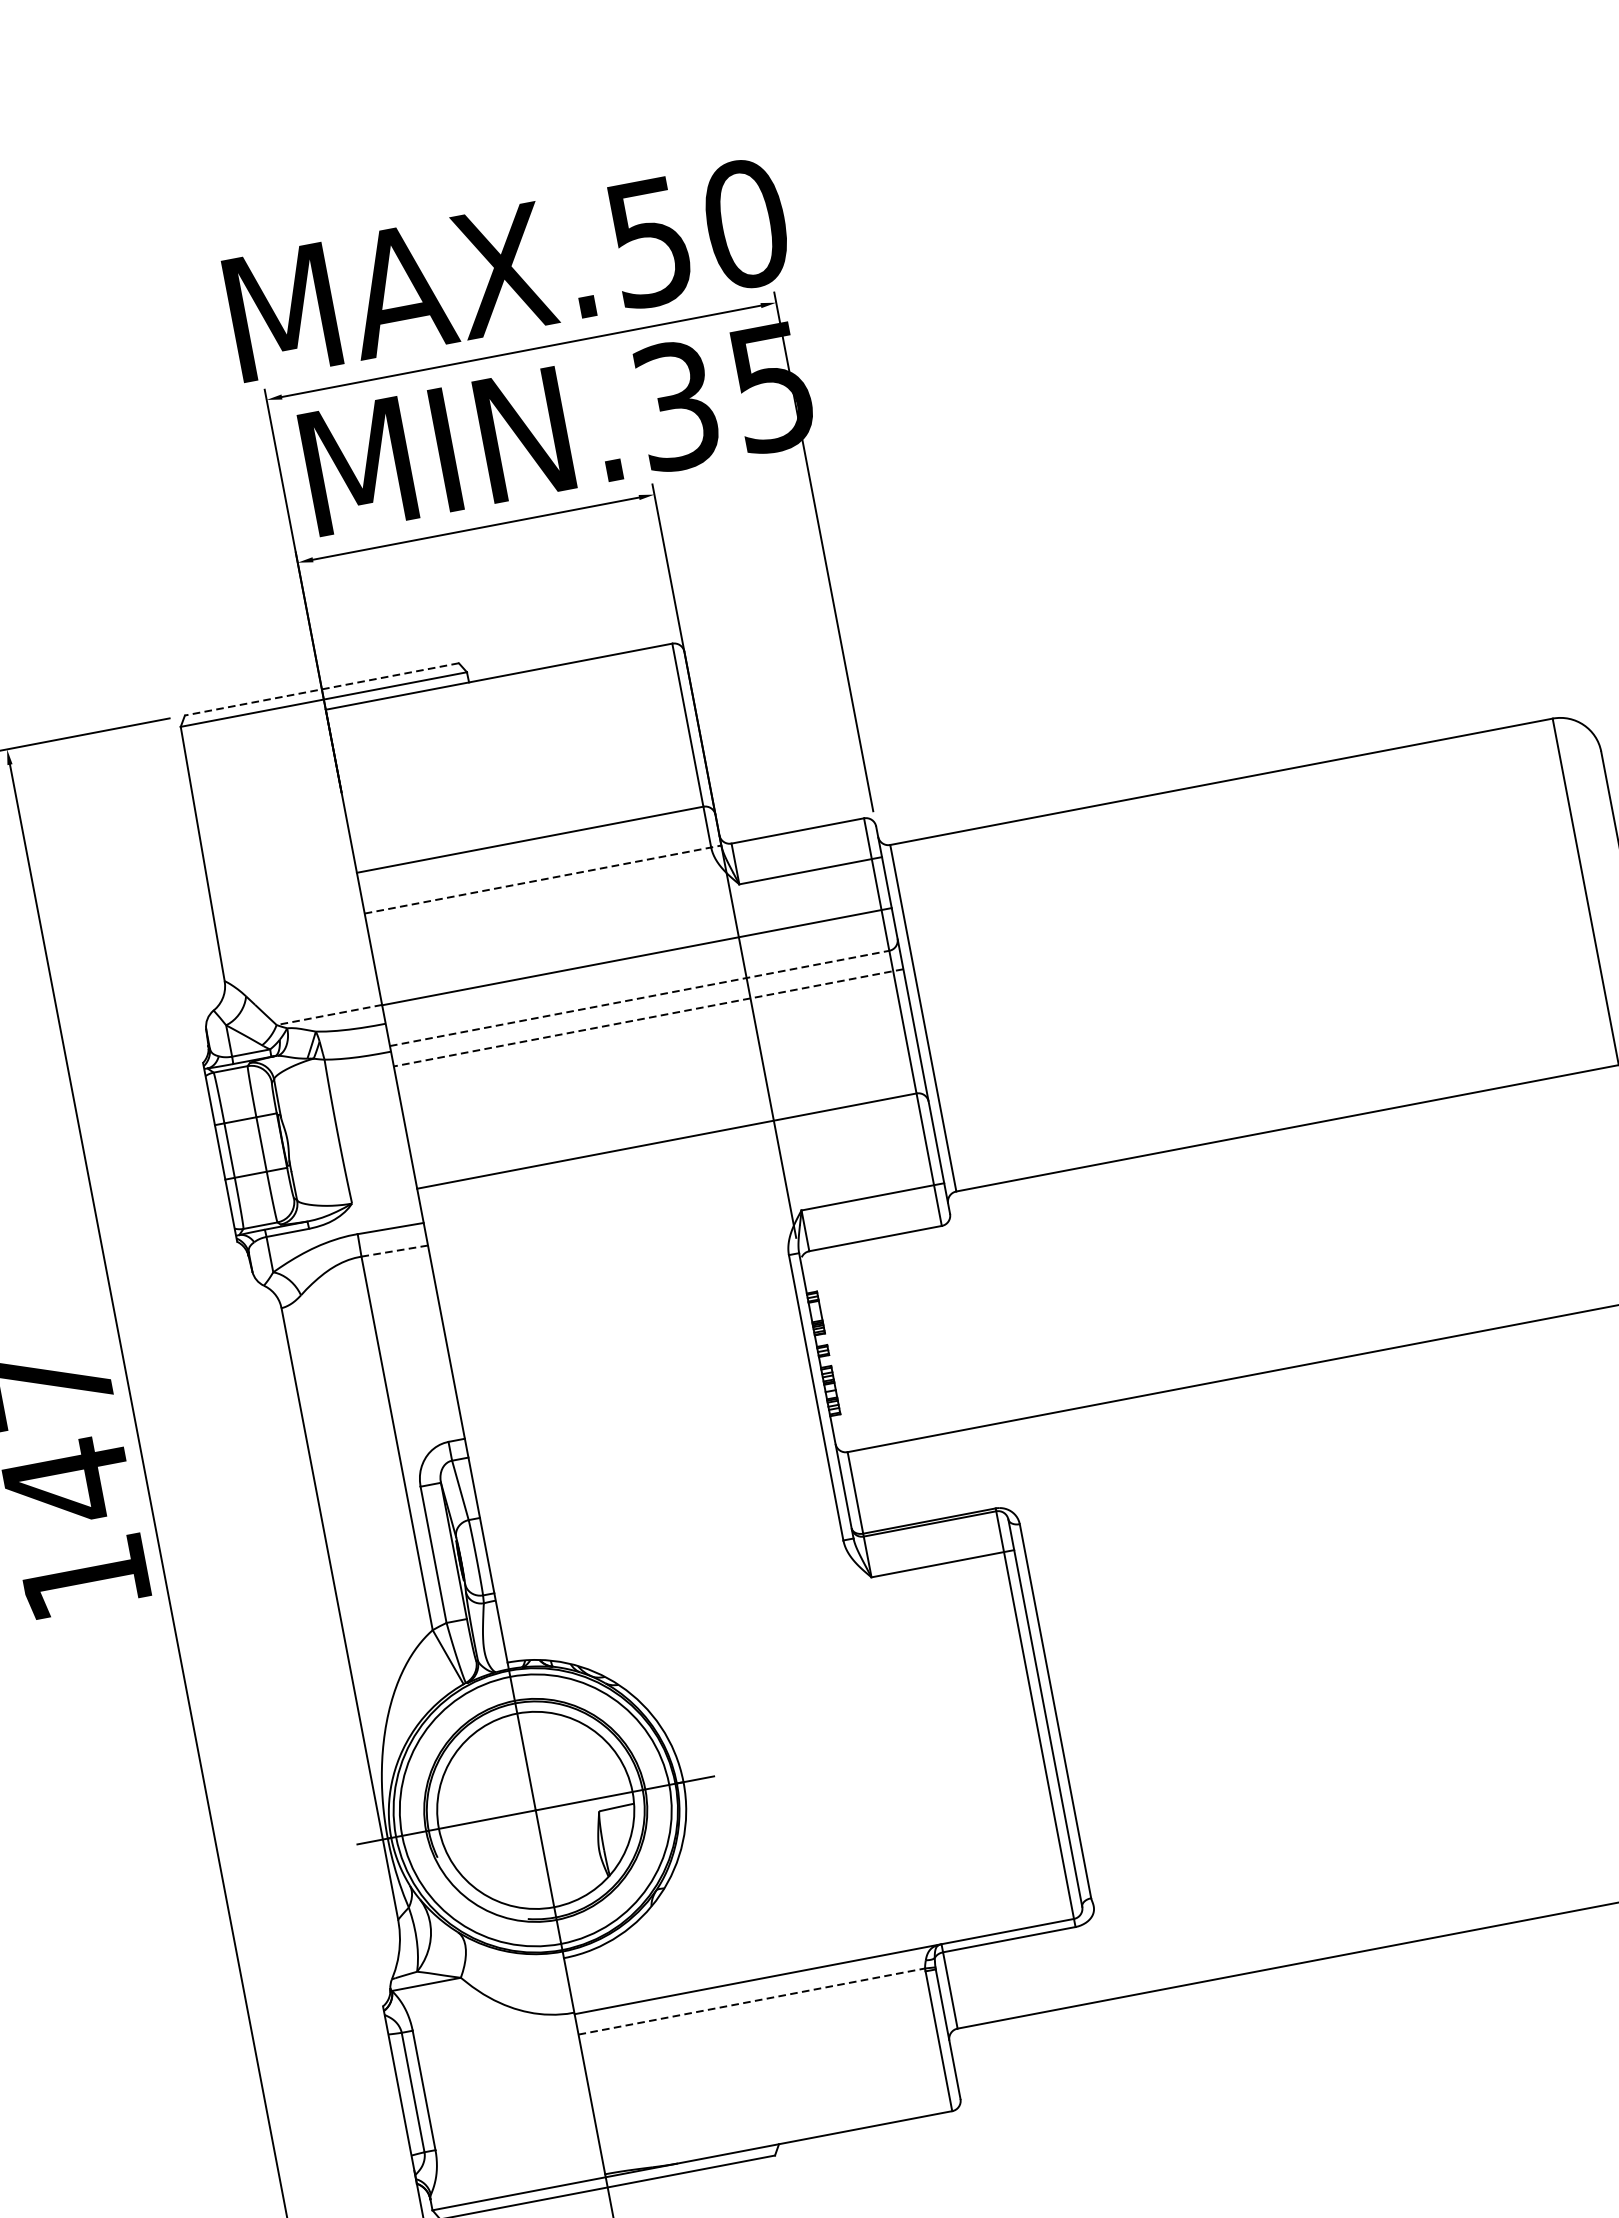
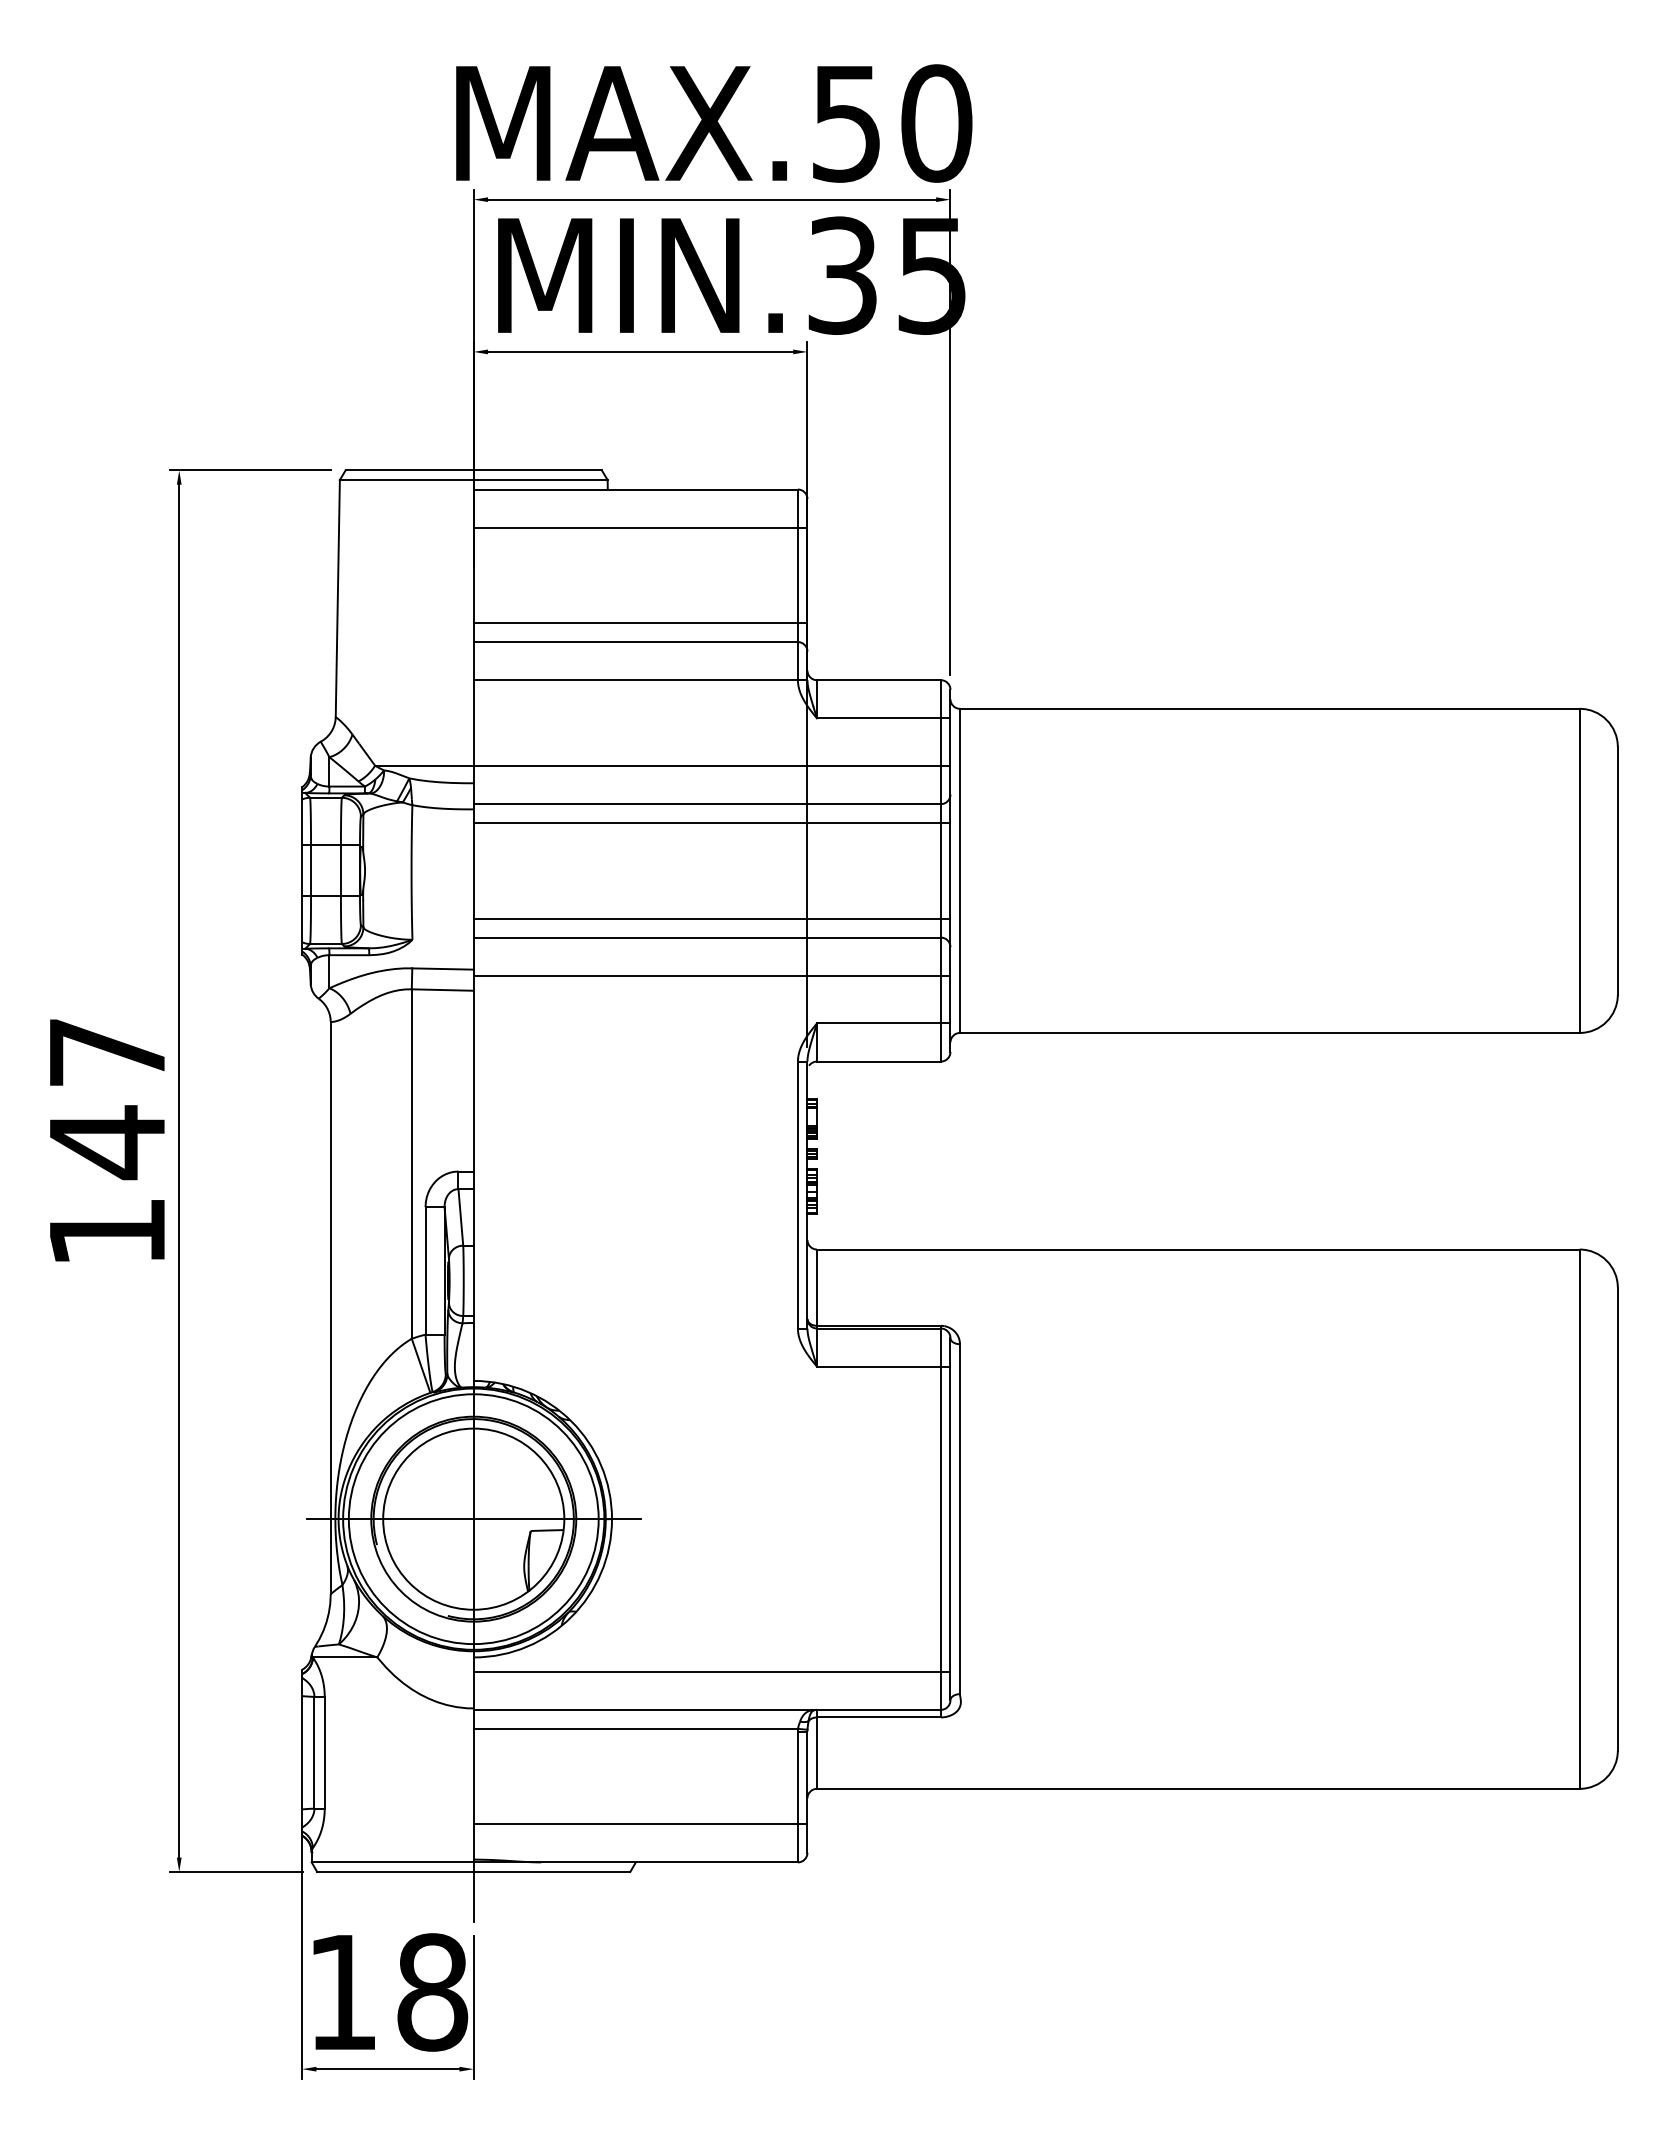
line: (321, 689) -> (473, 470), dashed -> solid
line: (511, 716) -> (640, 527), added
line: (531, 818) -> (640, 623), added
line: (542, 879) -> (640, 680), dashed -> solid
line: (639, 998) -> (707, 804), dashed -> solid
line: (328, 1015) -> (423, 765), dashed -> solid
line: (648, 1018) -> (711, 823), dashed -> solid
line: (667, 1119) -> (711, 918), added
line: (679, 1180) -> (711, 975), added
line: (394, 1251) -> (442, 990), dashed -> solid
line: (820, 1924) -> (711, 1671), added
line: (752, 2000) -> (636, 1728), dashed -> solid
line: (776, 2102) -> (640, 1824), added

